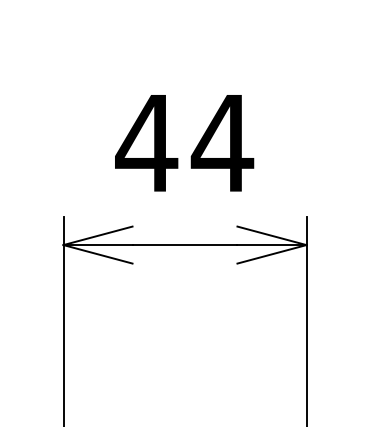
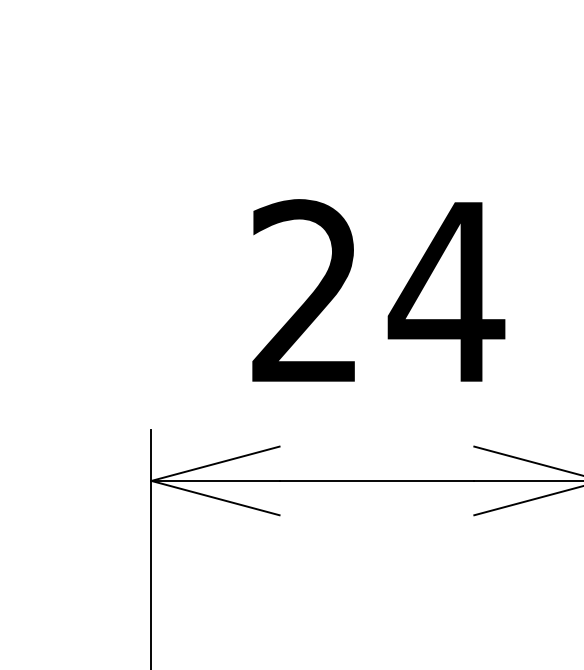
text: (146, 142) -> (305, 290), 44 -> 24

